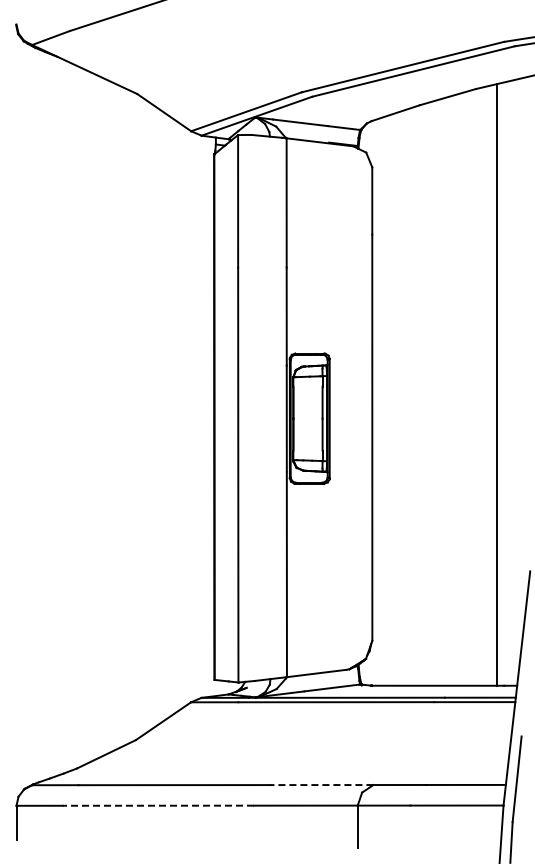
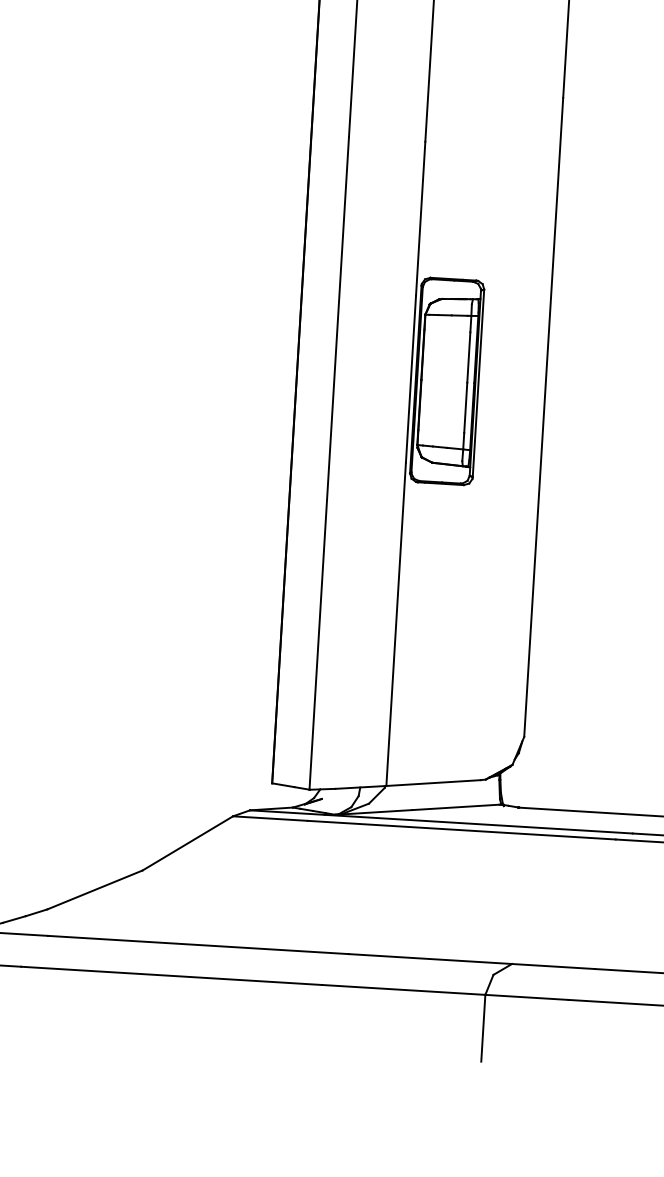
line: (321, 785) -> (430, 959), dashed -> solid
line: (158, 805) -> (171, 975), dashed -> solid

